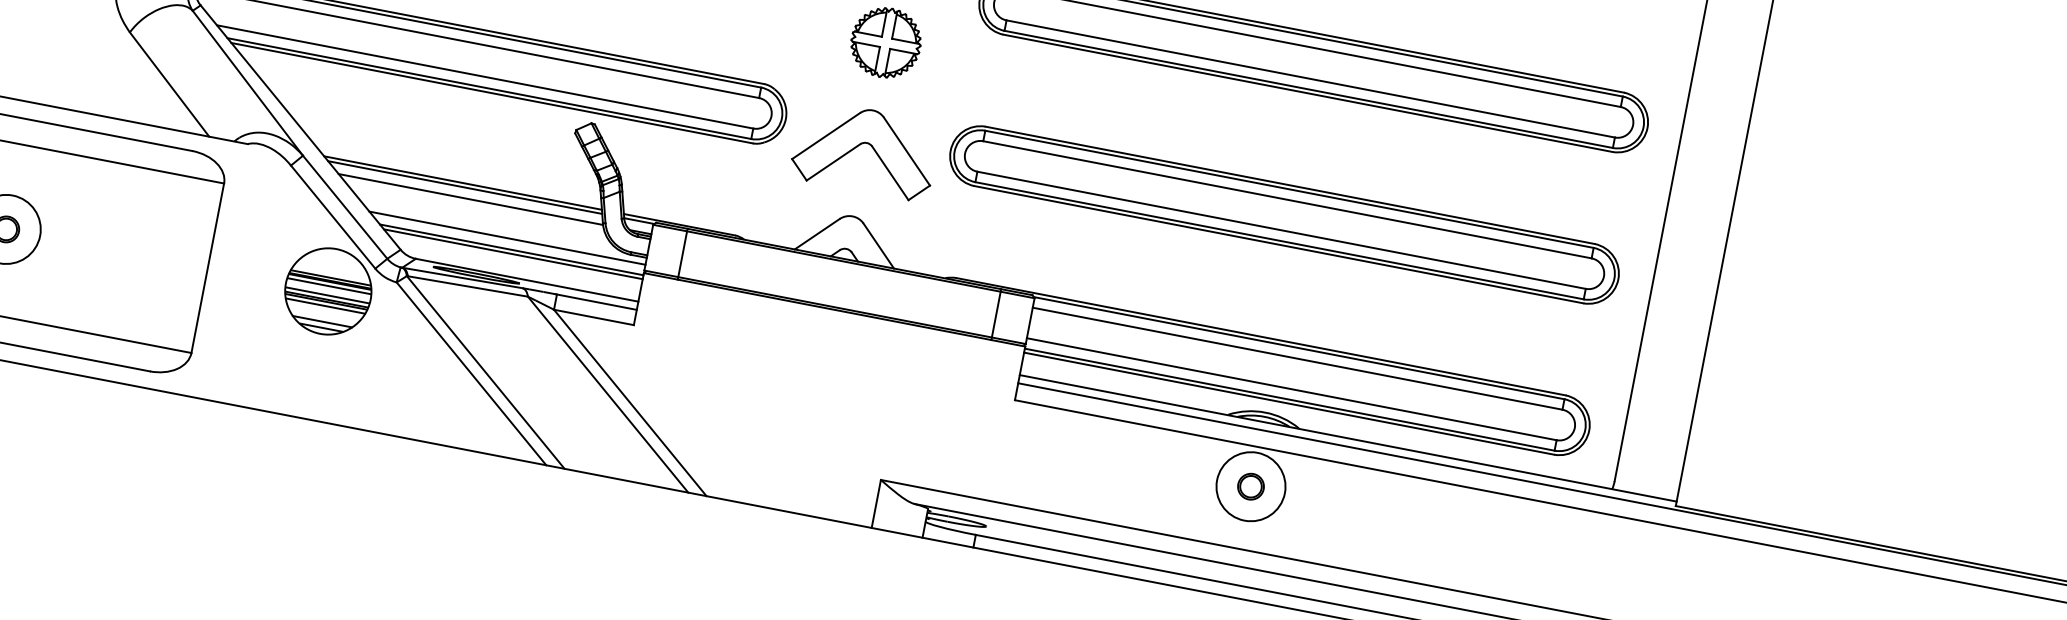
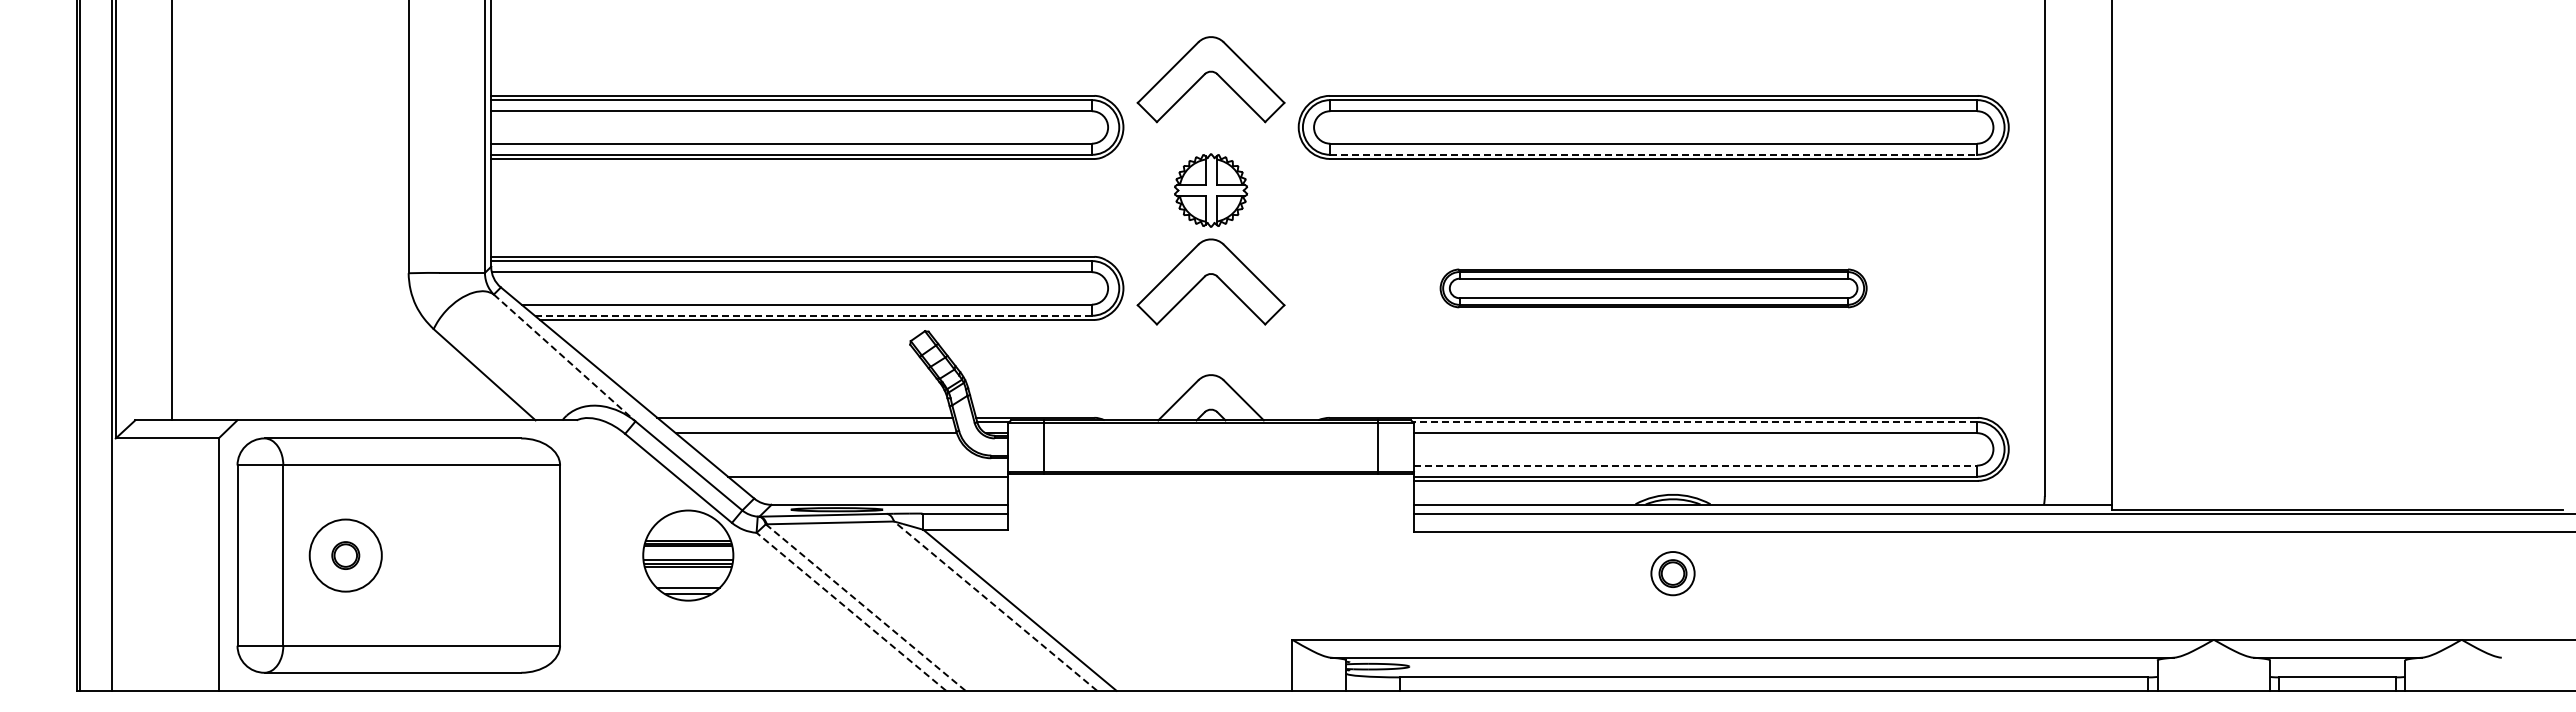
line: (248, 83) -> (565, 358), solid -> dashed
line: (489, 88) -> (813, 315), solid -> dashed
line: (1309, 89) -> (1654, 154), solid -> dashed
part: (864, 143) -> (1208, 275), moved
line: (464, 187) -> (807, 422), removed
part: (1284, 215) -> (1653, 288), size x0.6
line: (507, 238) -> (861, 465), removed
line: (513, 253) -> (870, 480), removed
line: (329, 286) -> (688, 550), removed
line: (325, 306) -> (688, 571), removed
line: (1298, 348) -> (1694, 422), solid -> dashed
line: (486, 372) -> (866, 607), solid -> dashed
line: (471, 373) -> (851, 611), solid -> dashed
line: (1291, 389) -> (1695, 465), solid -> dashed
line: (608, 394) -> (995, 605), solid -> dashed
circle: (1250, 486) -> (1672, 573), size x0.6

